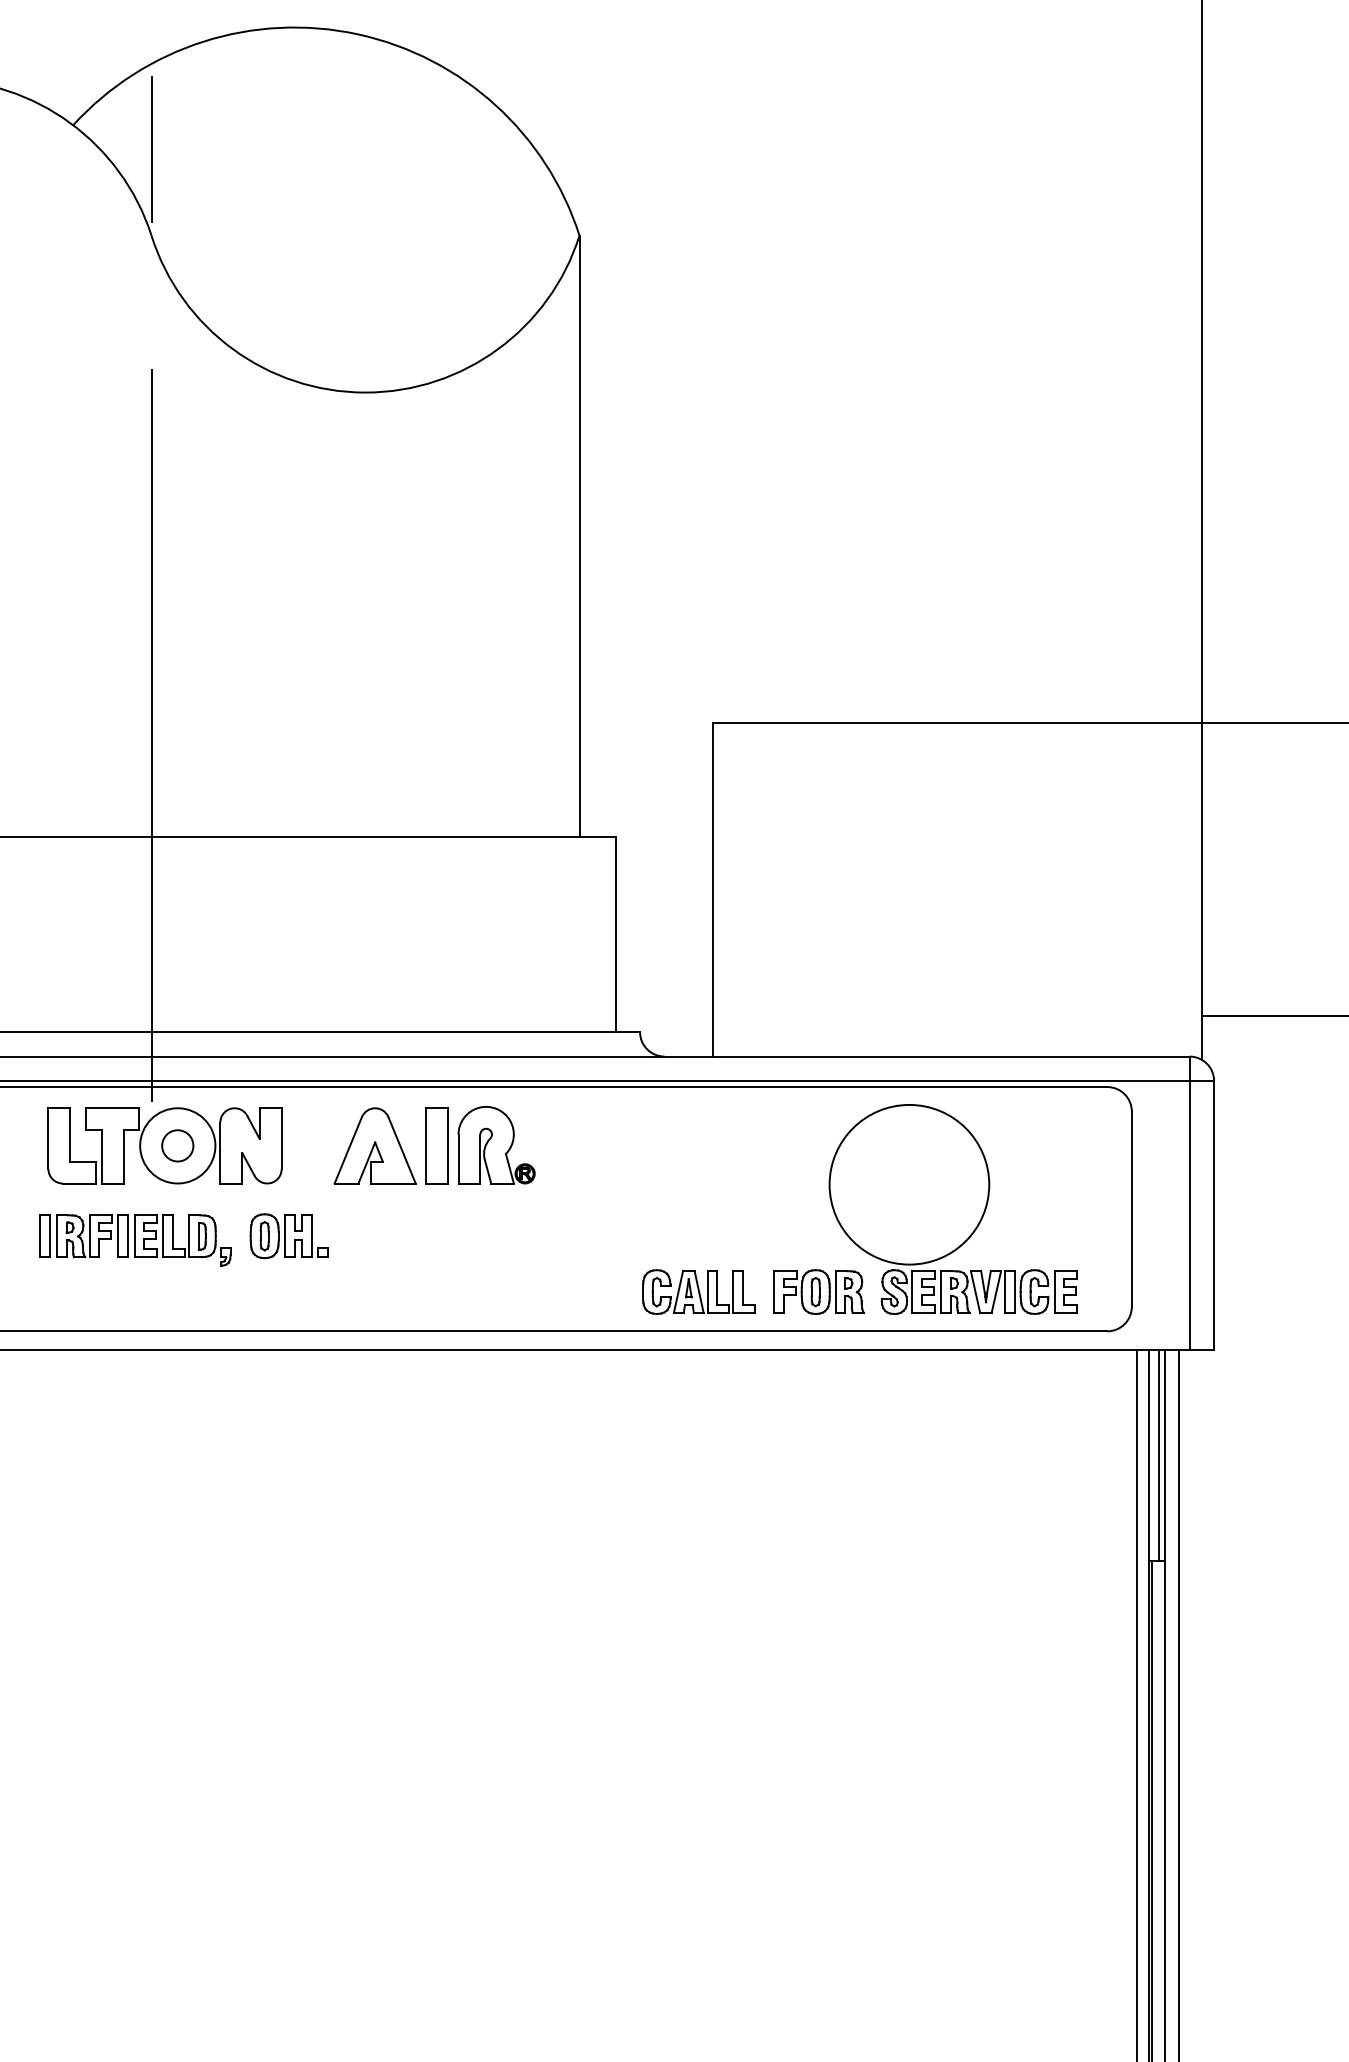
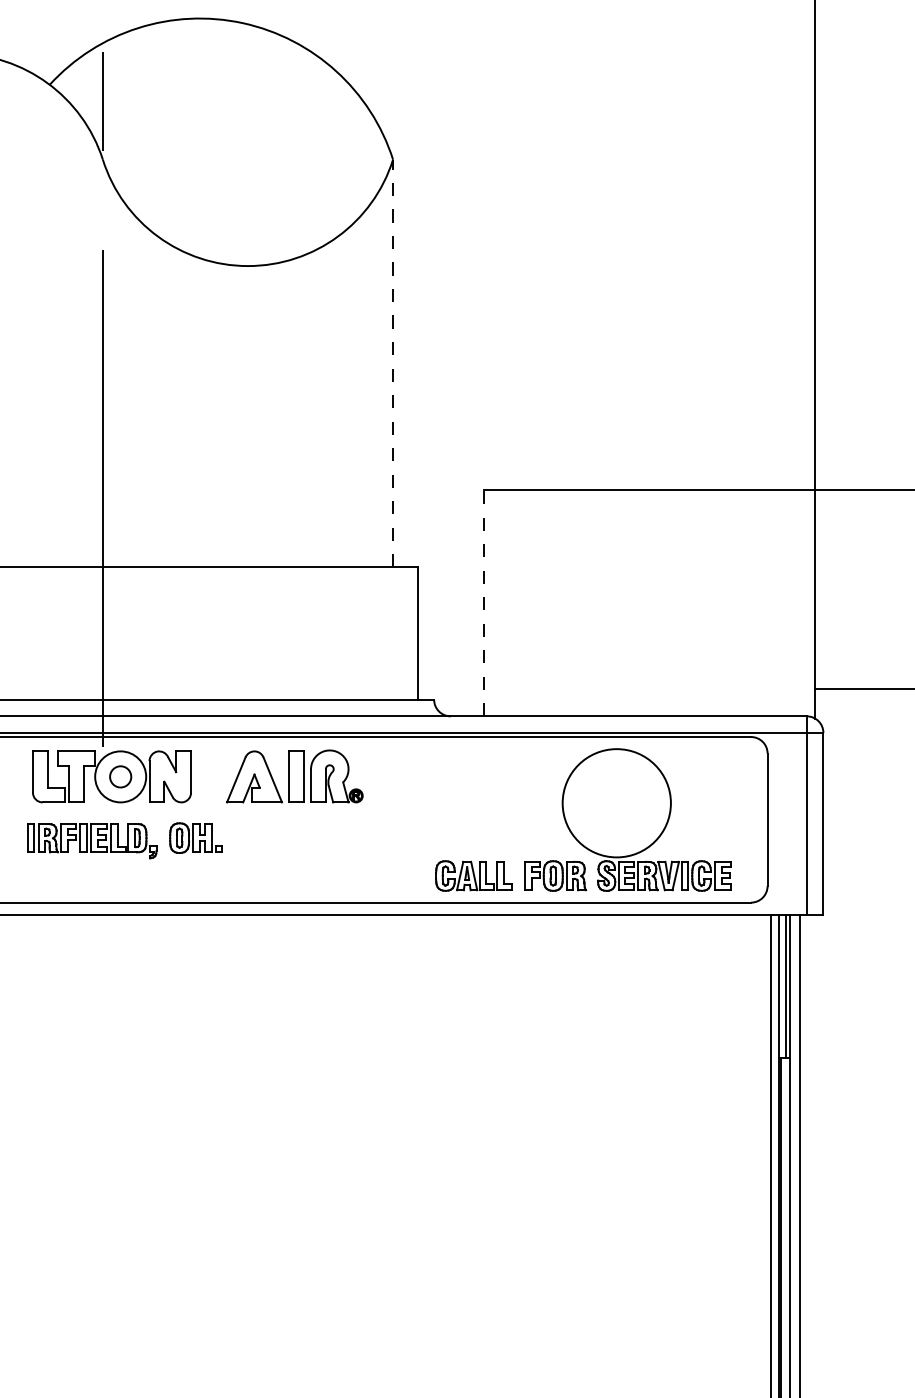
line: (580, 536) -> (393, 363), solid -> dashed
line: (712, 888) -> (483, 602), solid -> dashed

